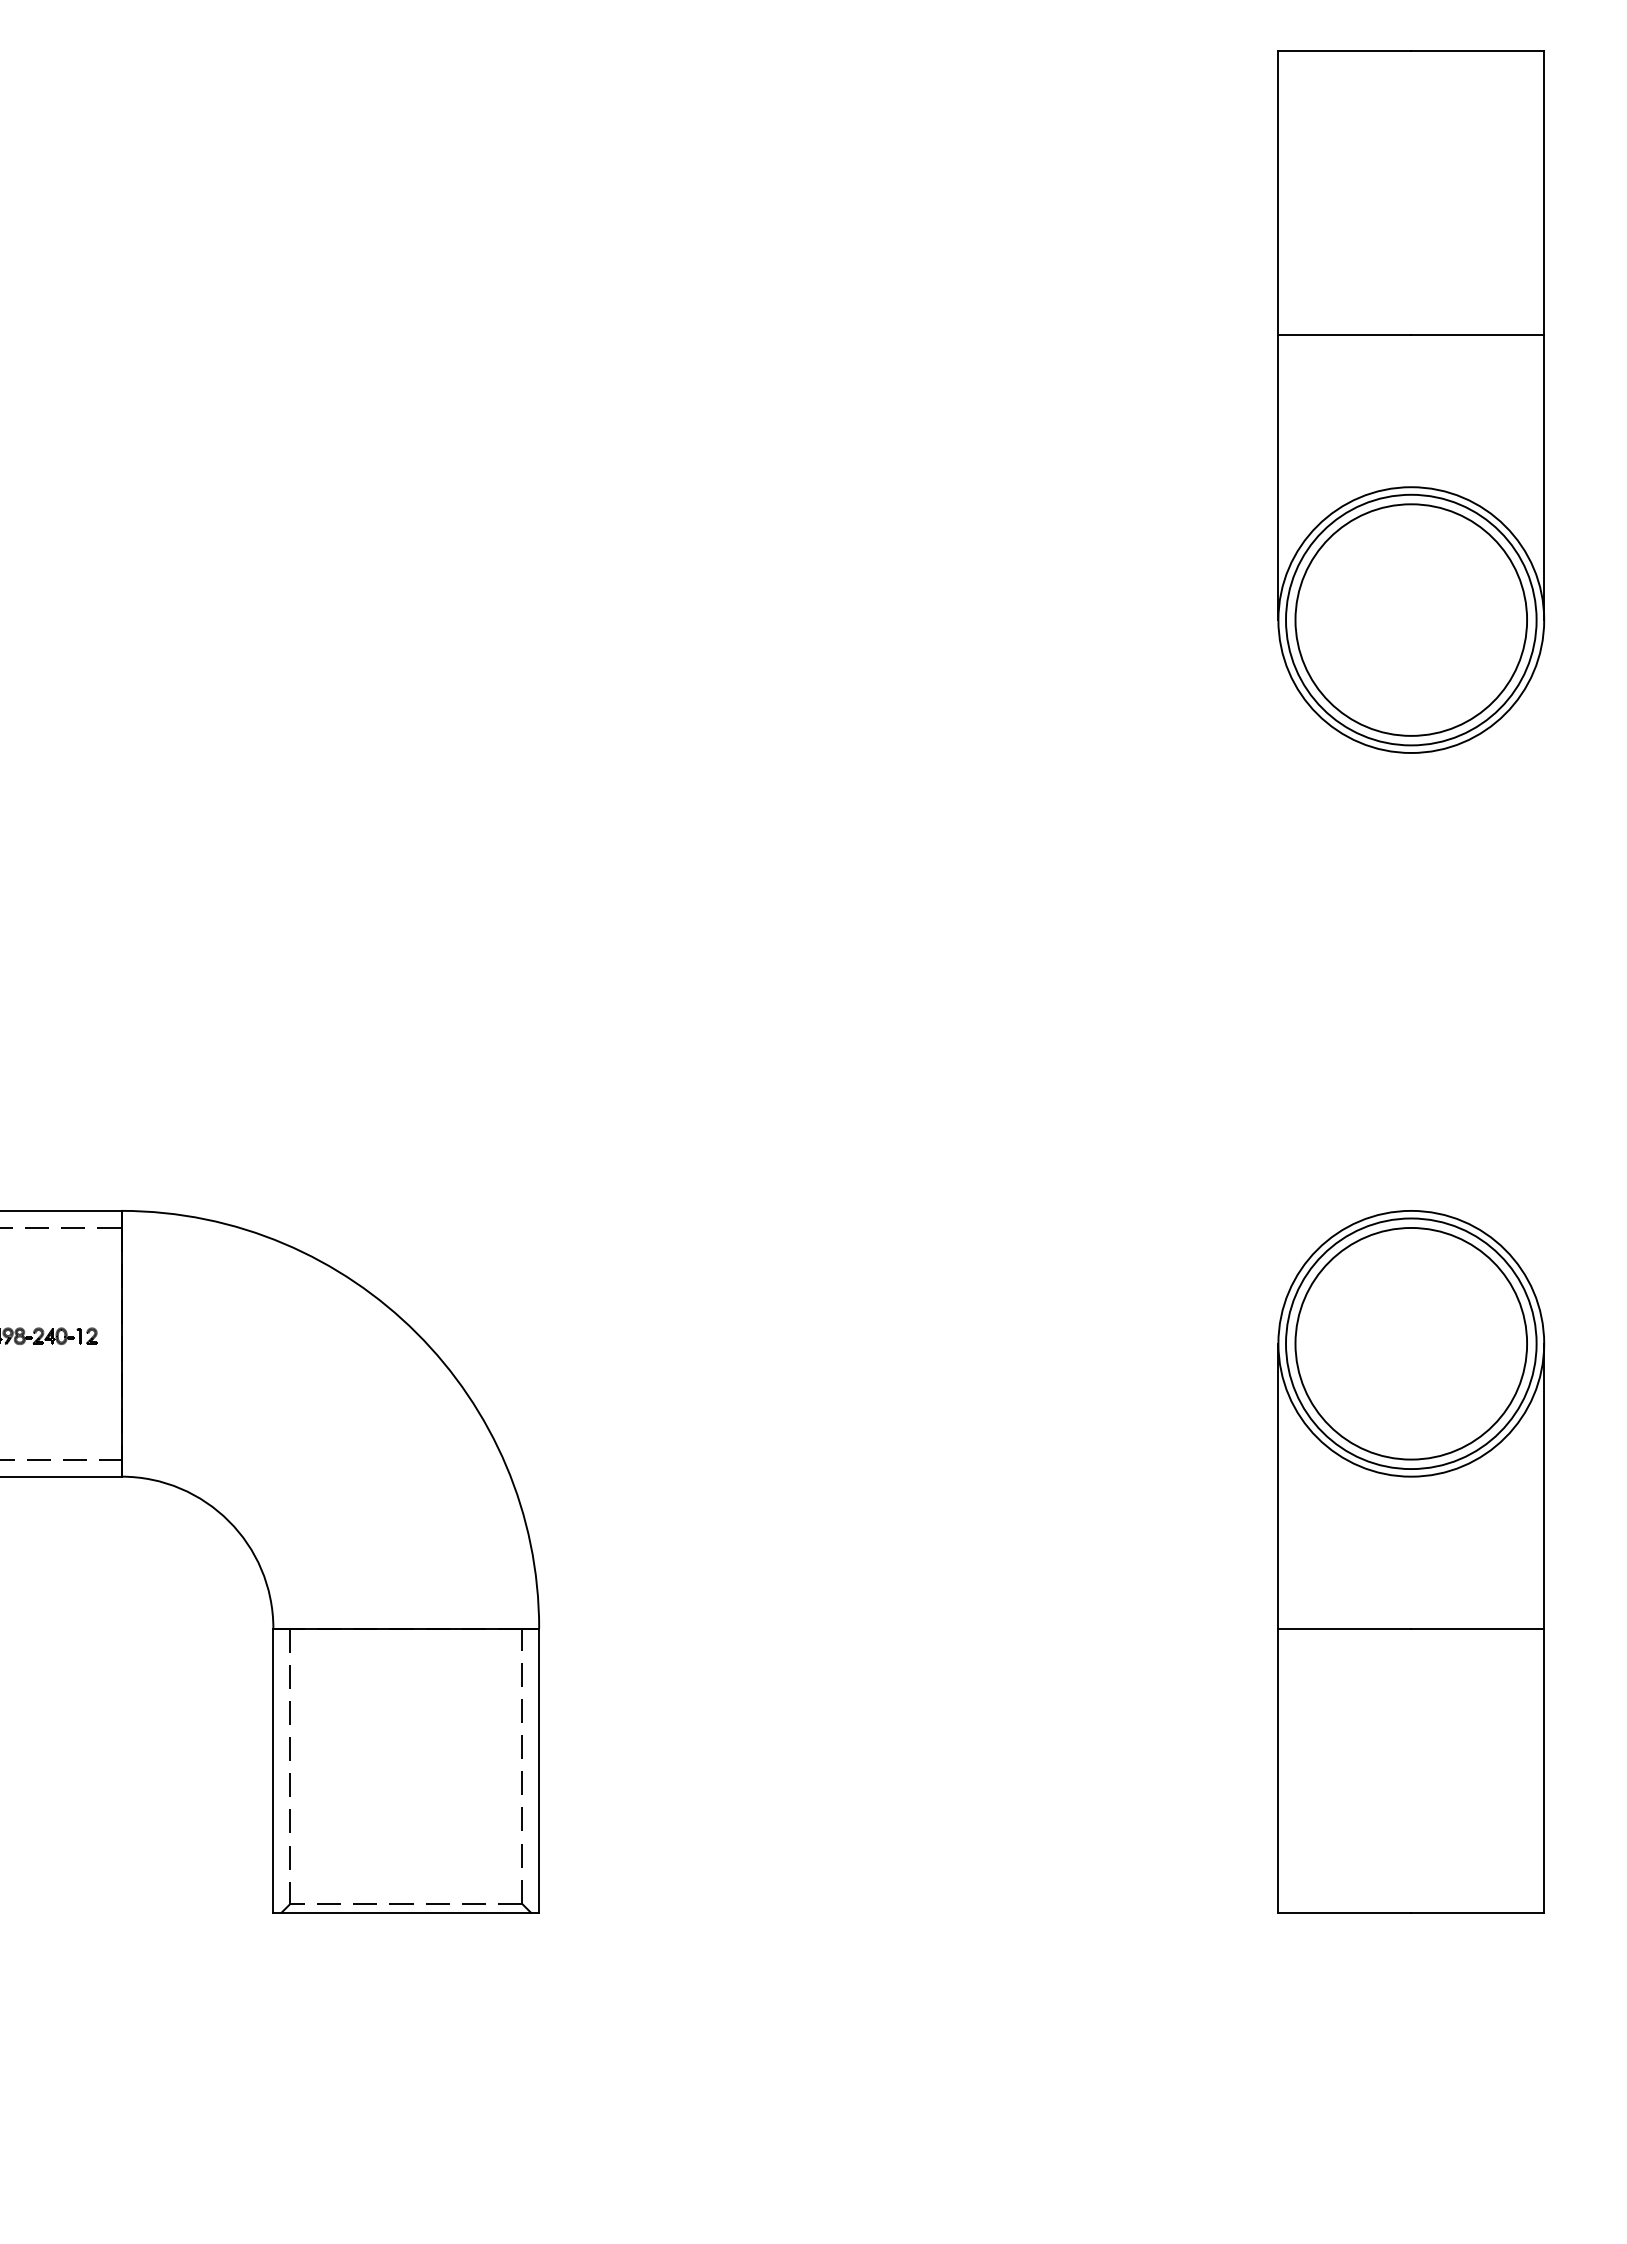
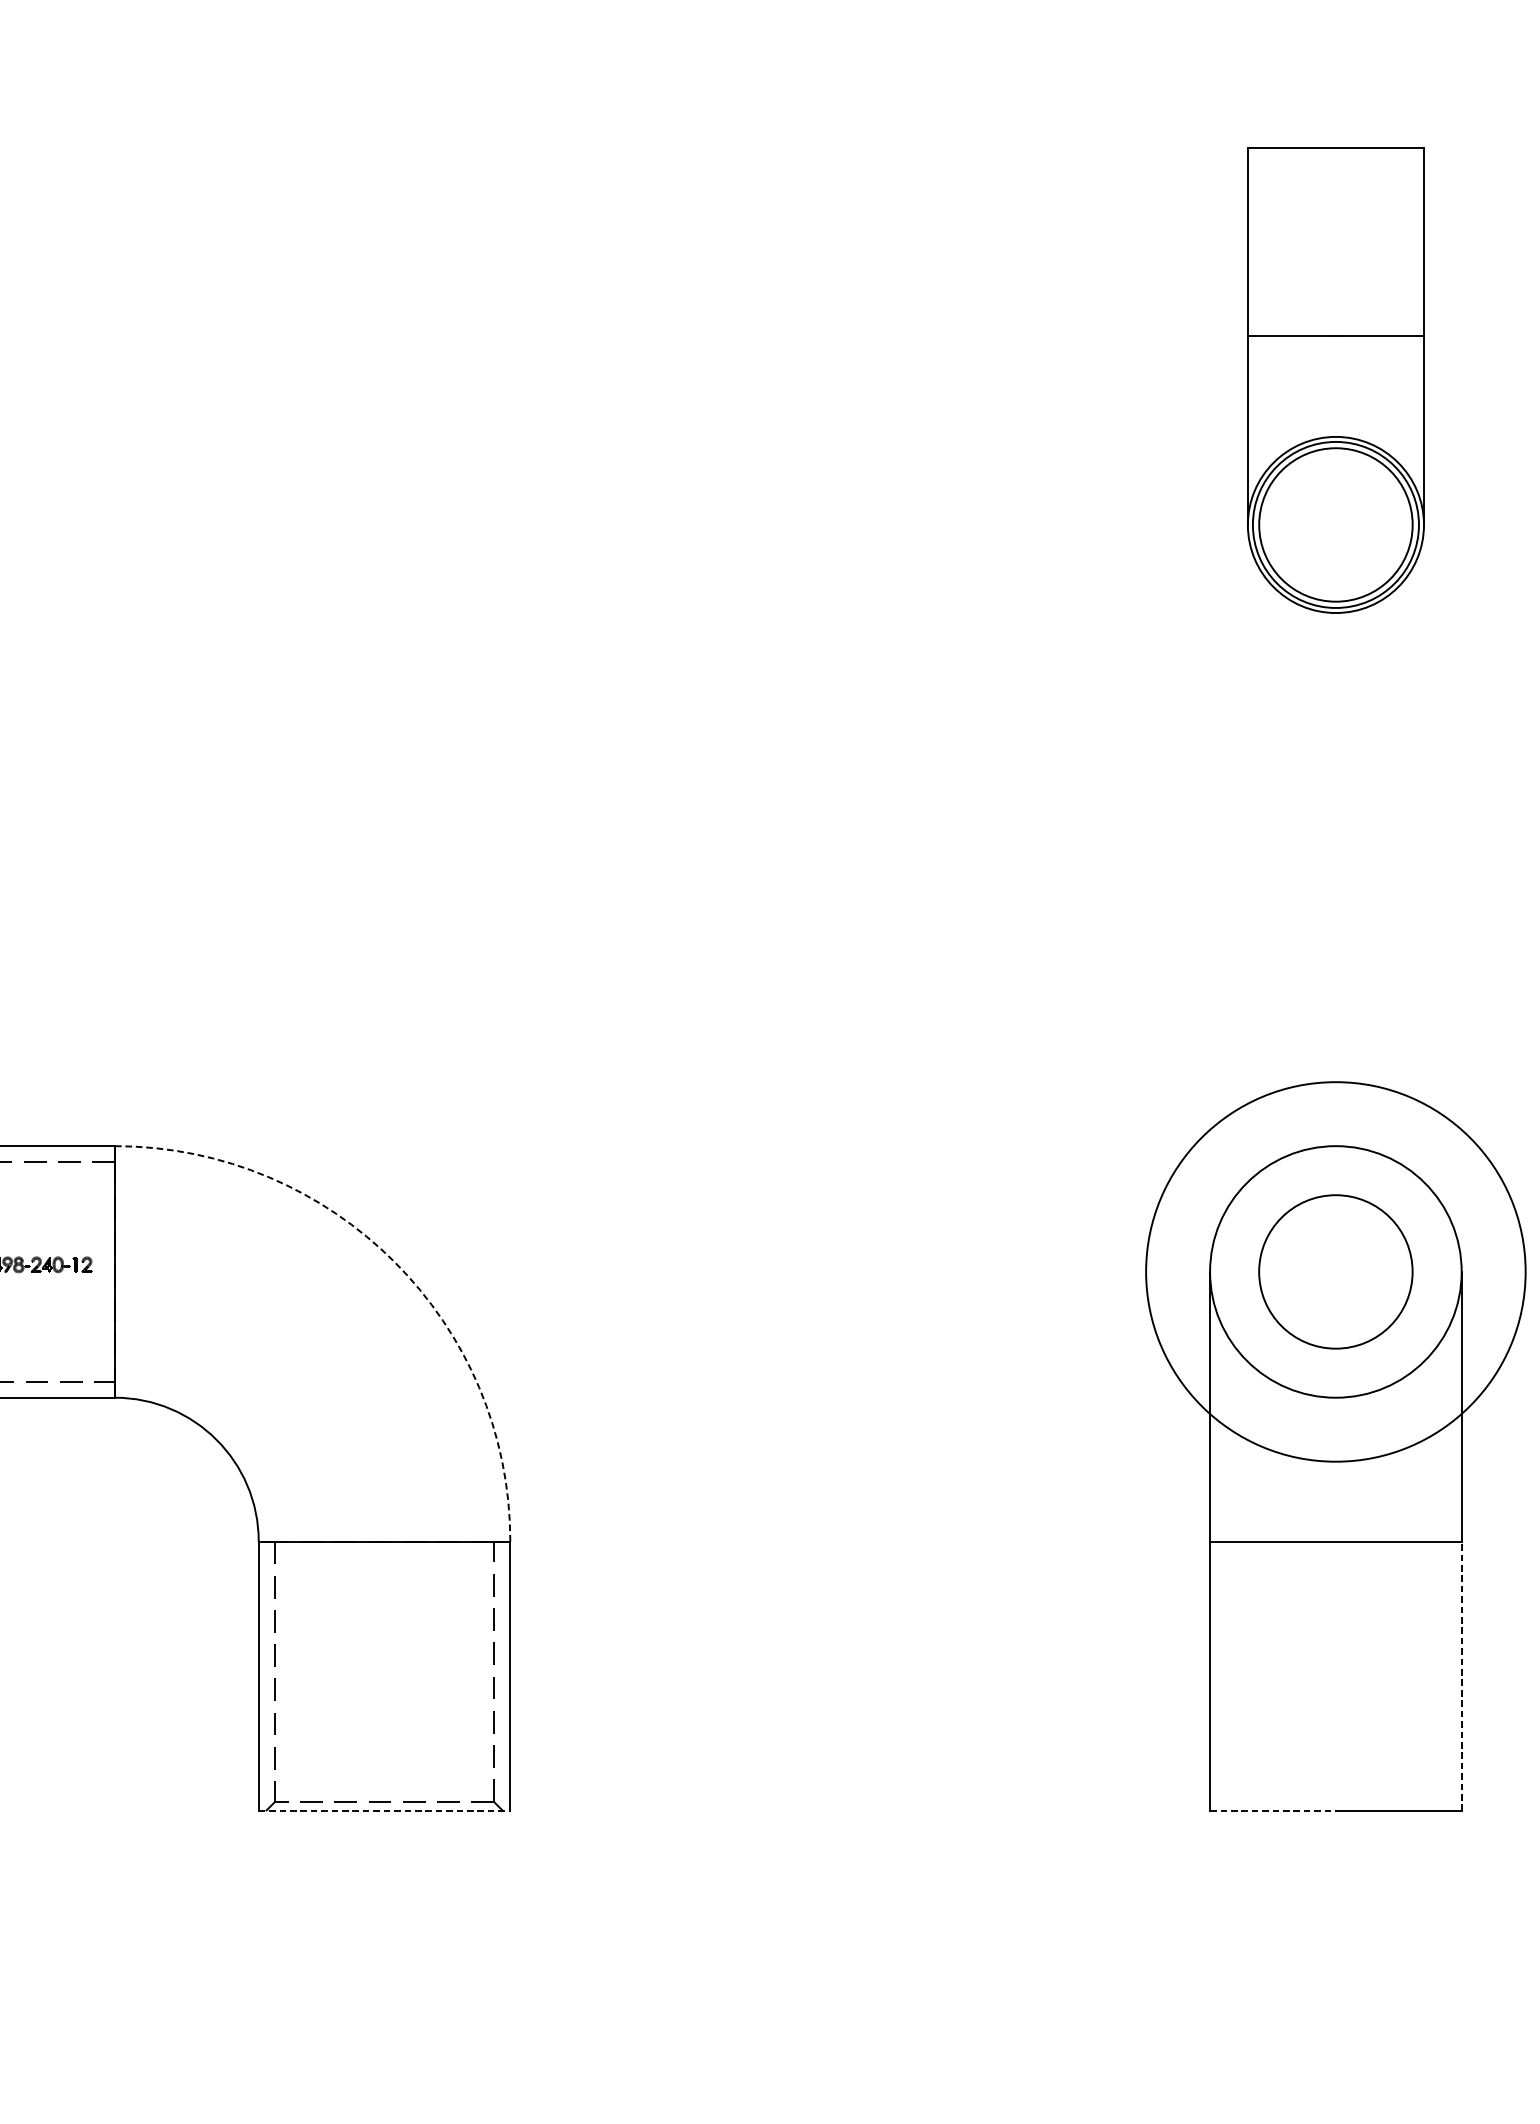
part: (1411, 401) -> (1336, 379), size x0.7
arc: (416, 1333) -> (394, 1262), solid -> dashed
circle: (1411, 1343) -> (1336, 1271), size x0.7
circle: (1411, 1343) -> (1336, 1271), size x1.6
line: (1544, 1770) -> (1461, 1675), solid -> dashed
line: (406, 1913) -> (384, 1811), solid -> dashed
line: (1345, 1913) -> (1273, 1811), solid -> dashed

